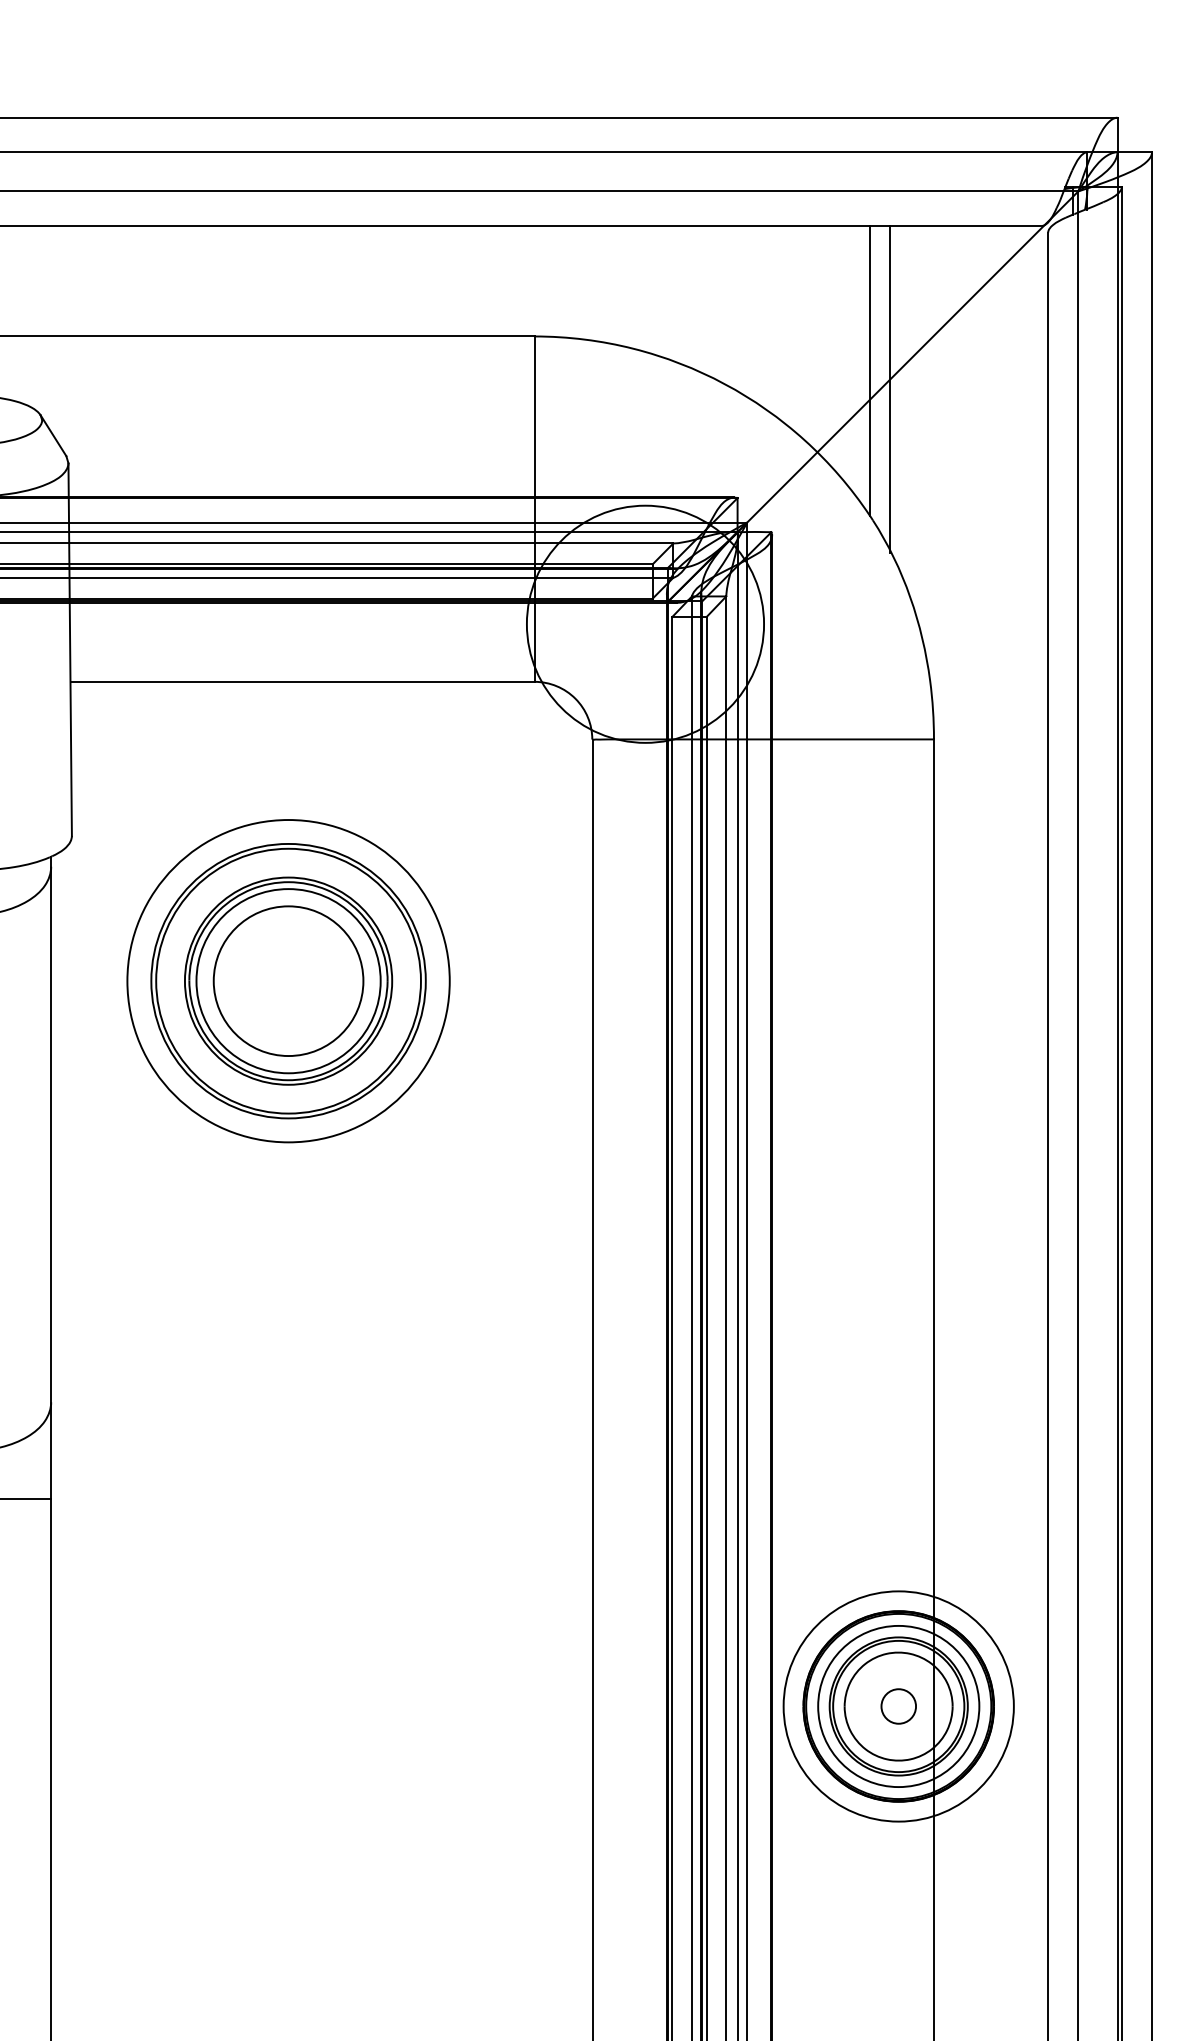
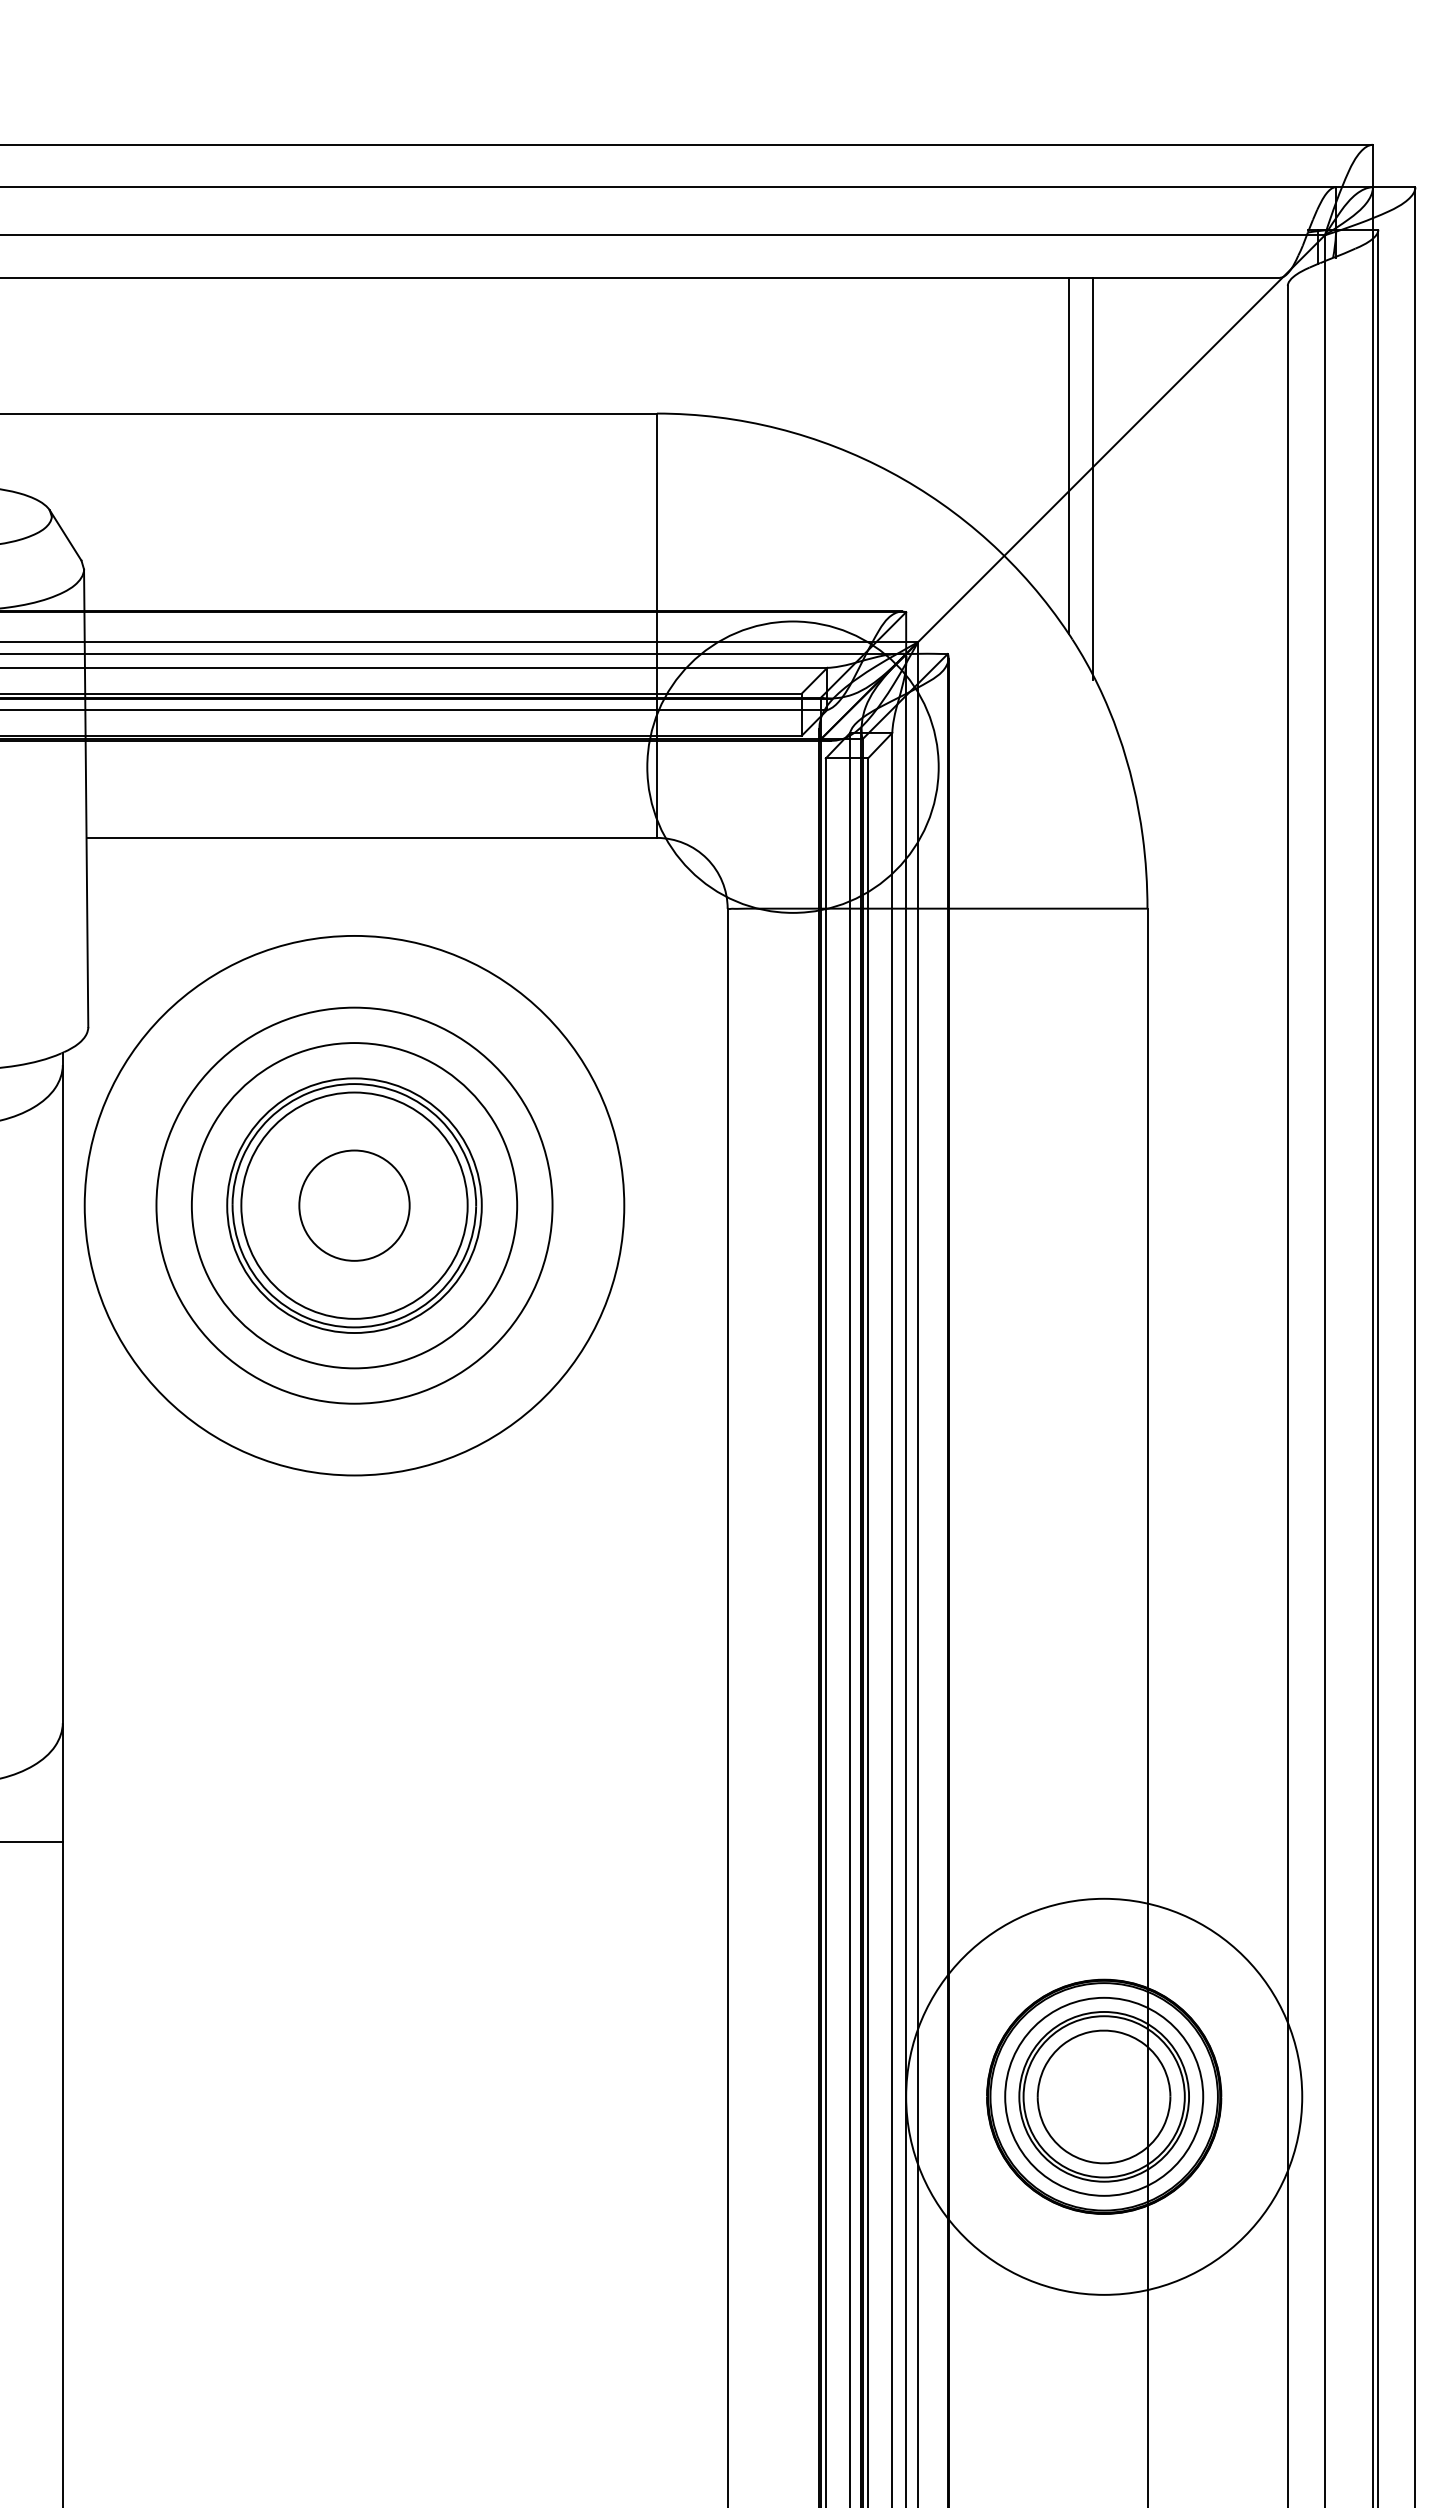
circle: (288, 981) -> (354, 1205), size x0.6
circle: (288, 981) -> (354, 1205), size x1.6
circle: (898, 1706) -> (1103, 2096), size x1.4
circle: (899, 1706) -> (1104, 2096), removed

